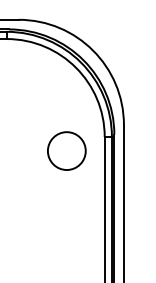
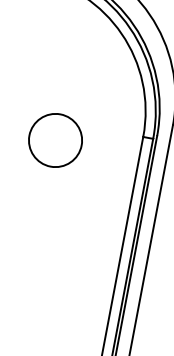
circle: (66, 150) -> (55, 139), moved

